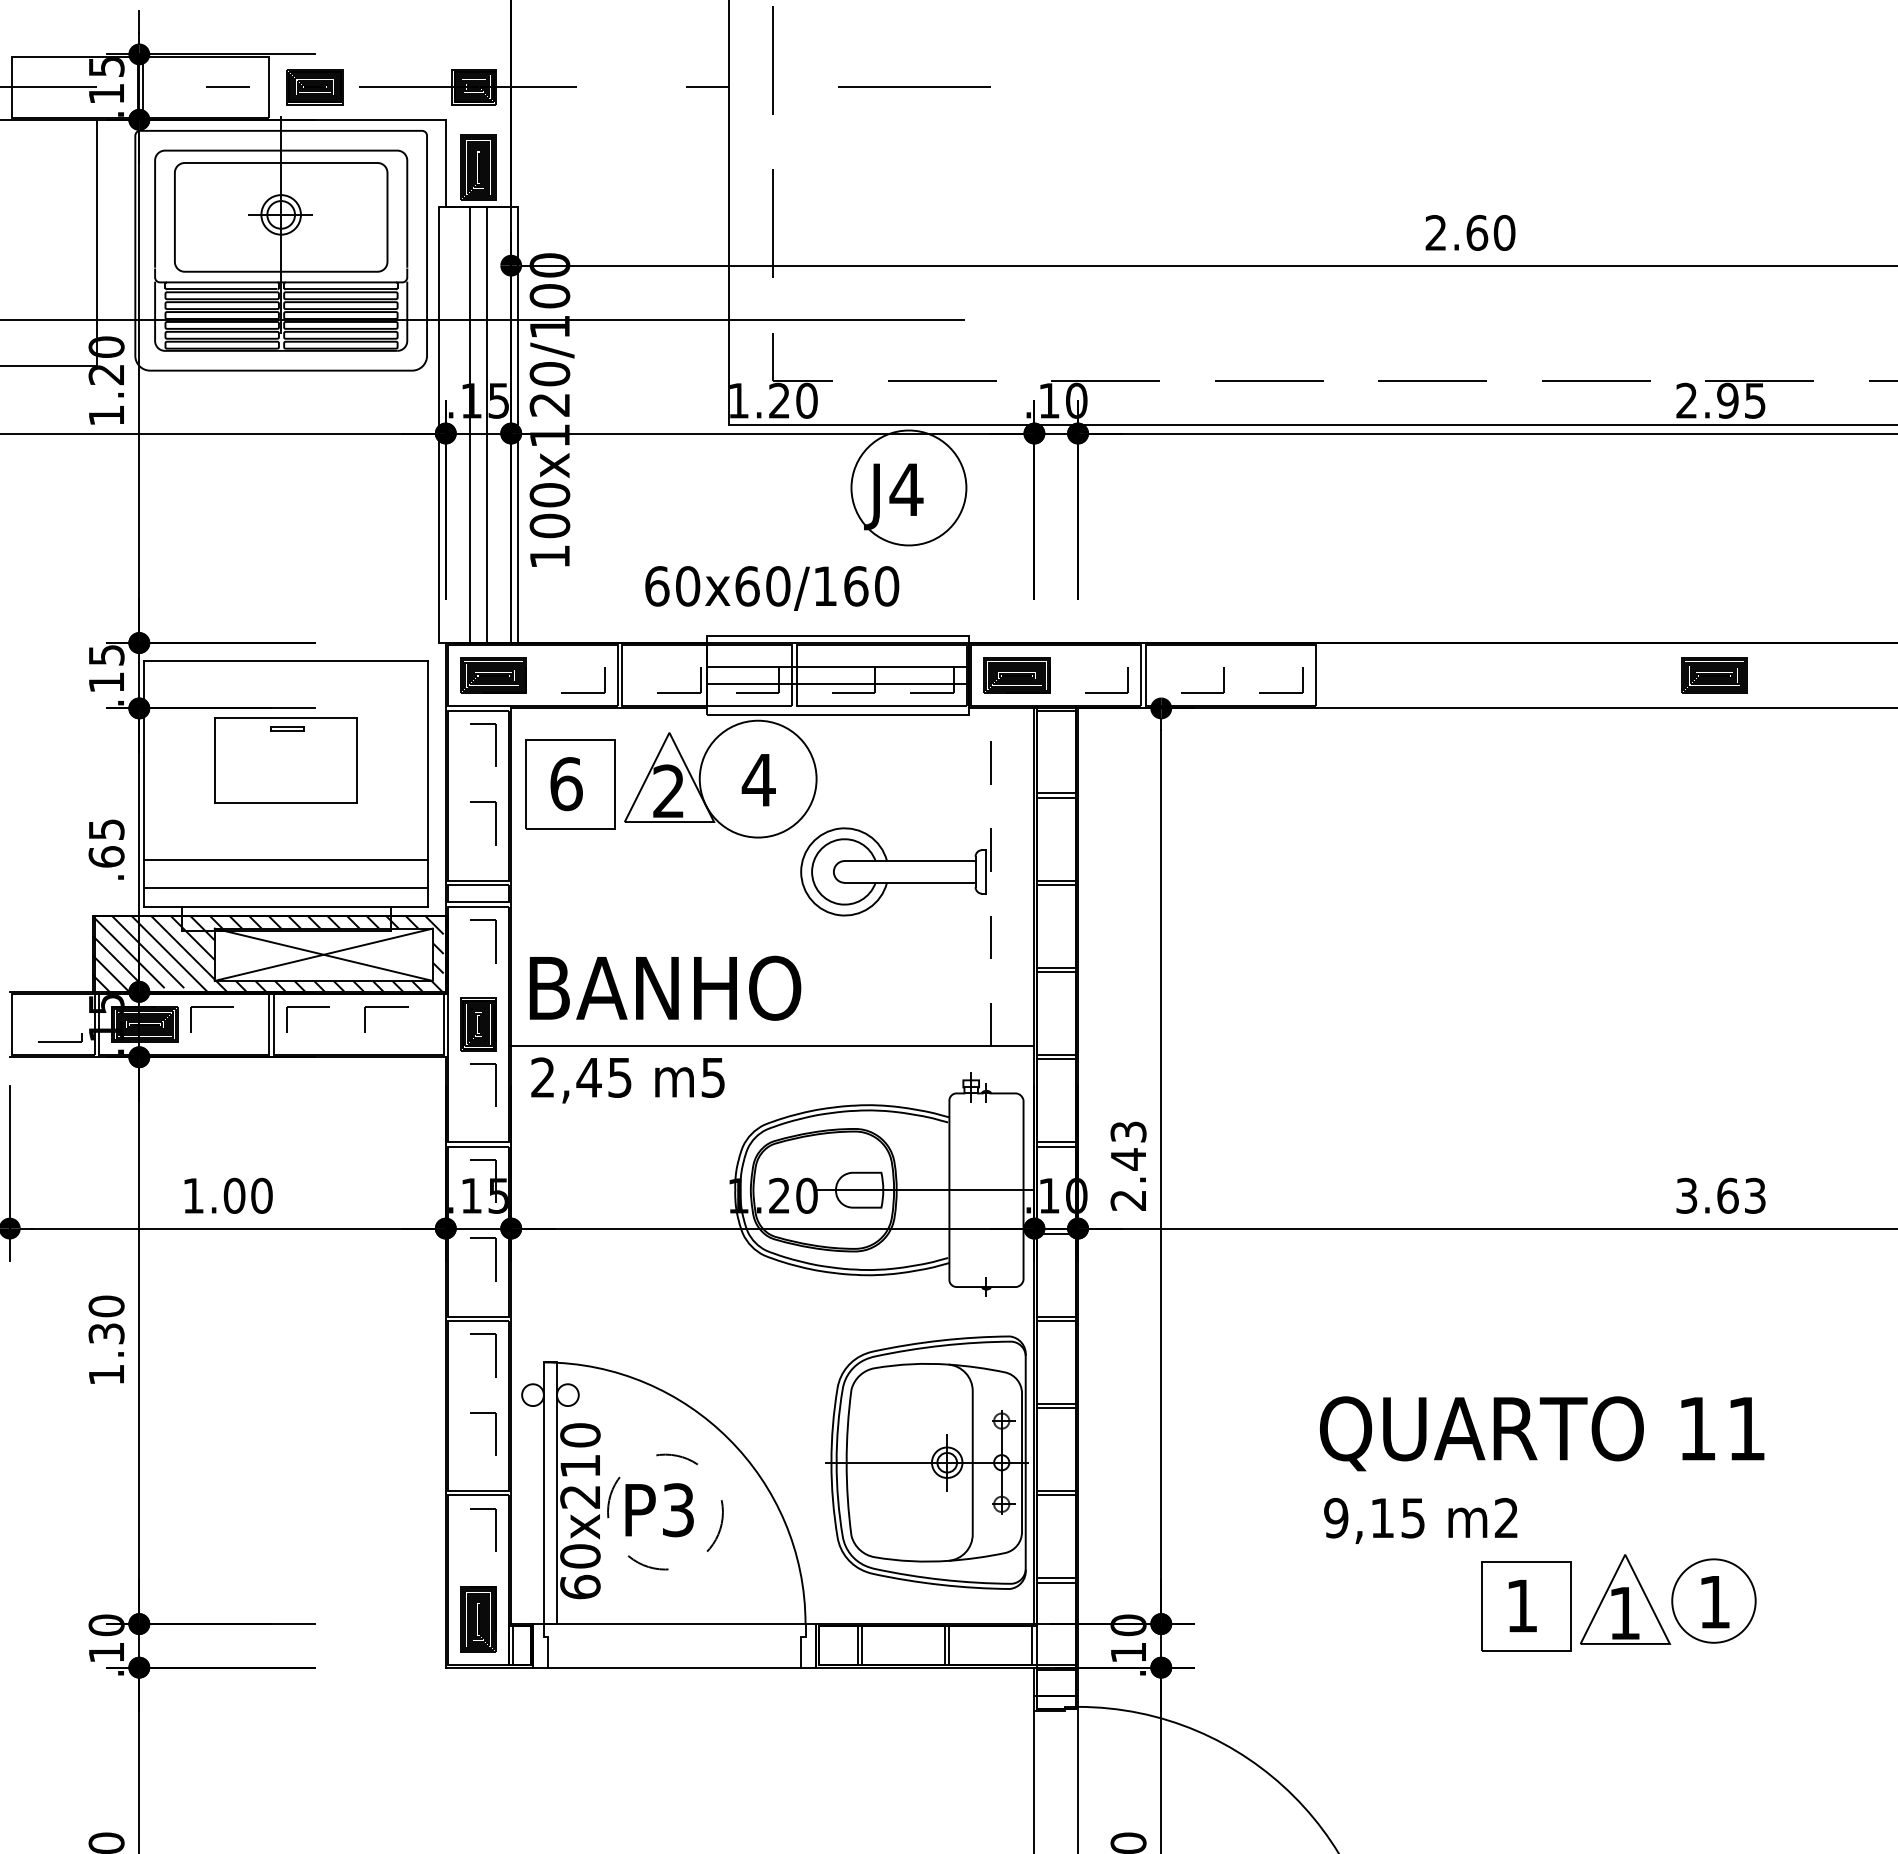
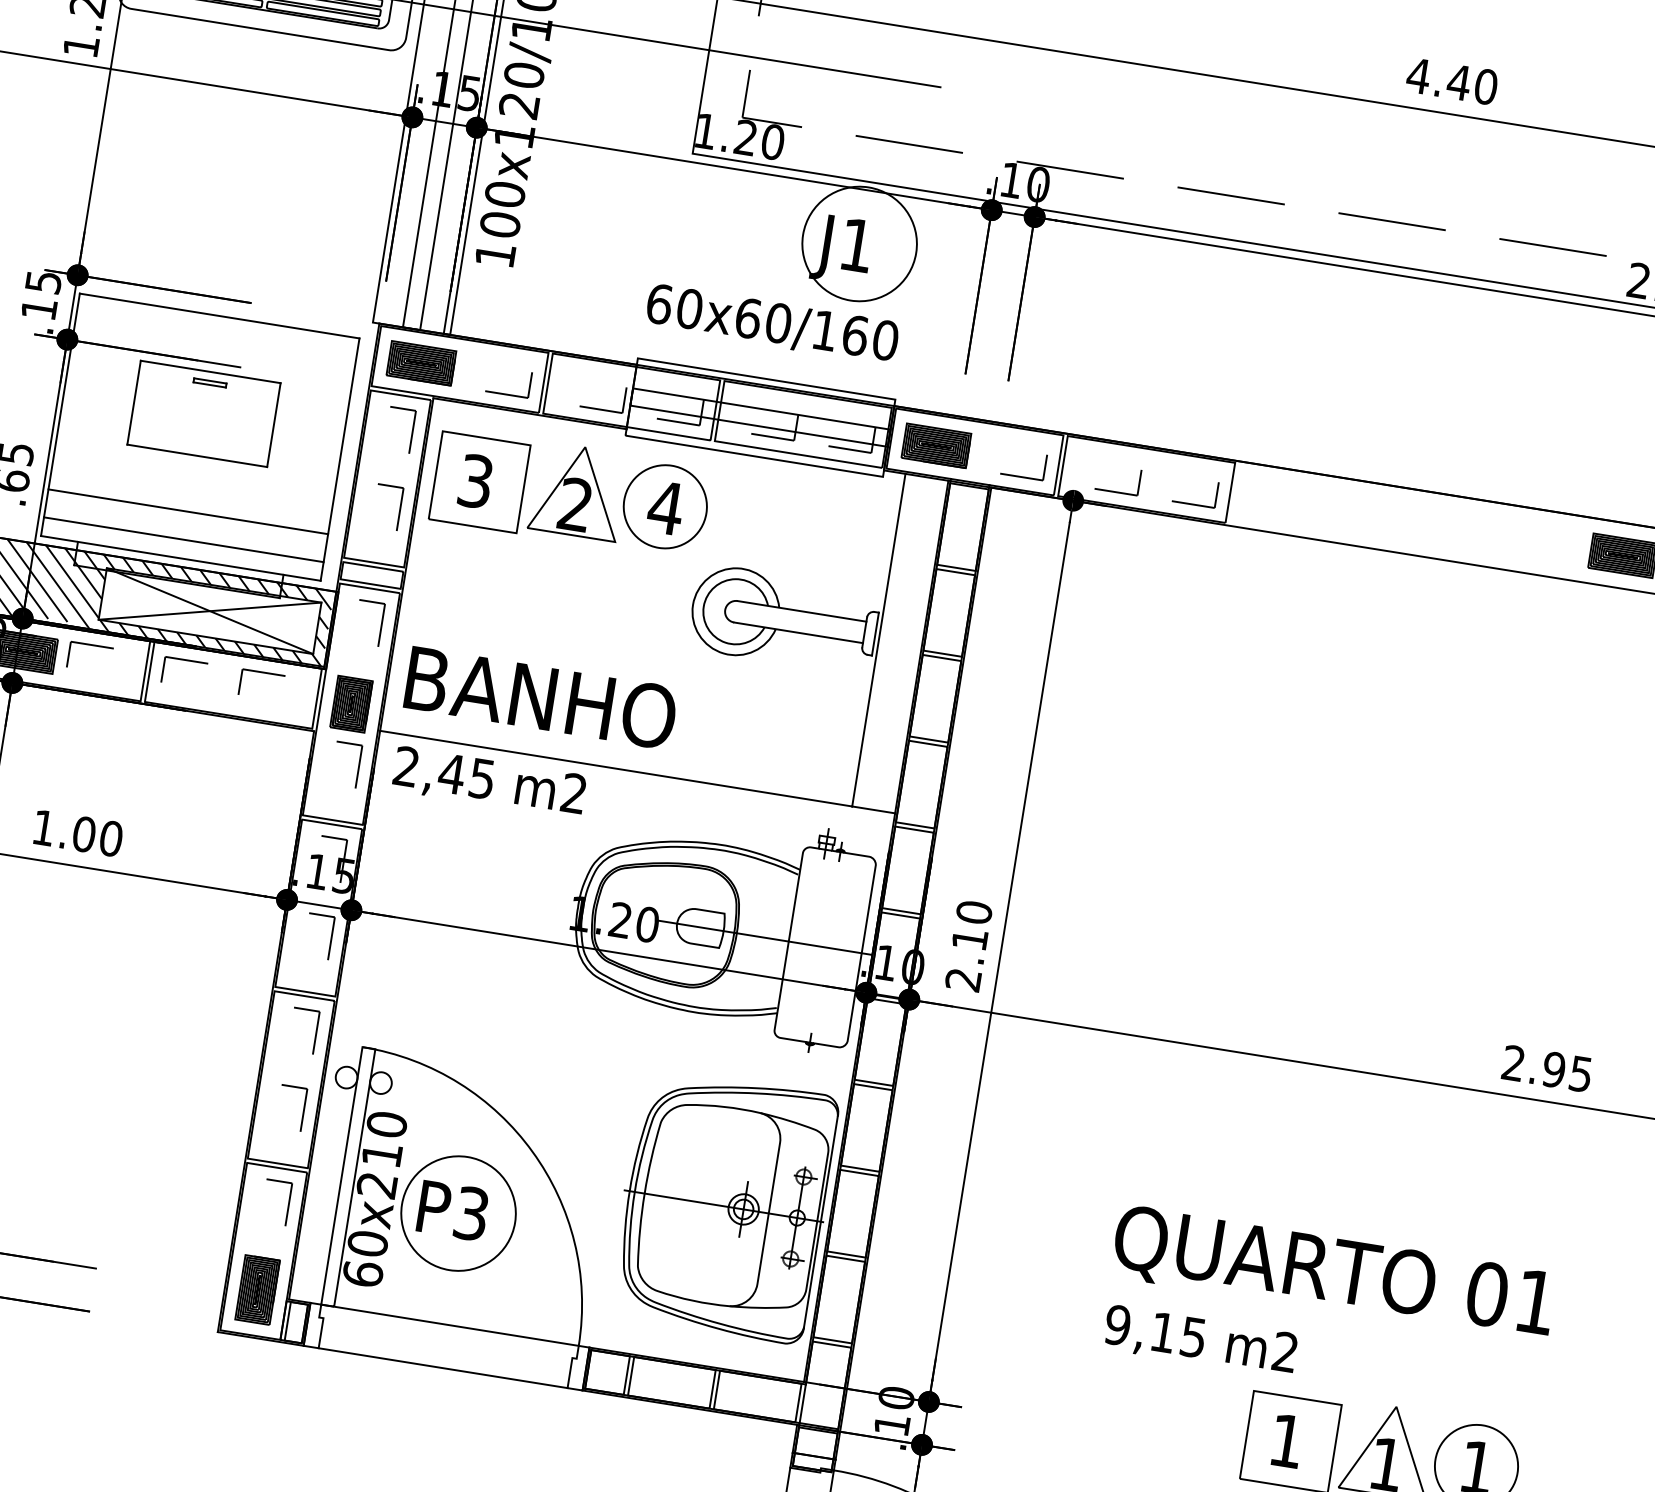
text: (1456, 232) -> (1438, 78), 2.60 -> 4.40
text: (906, 489) -> (857, 245), J4 -> J1
text: (772, 588) -> (772, 324), moved
circle: (757, 778) -> (664, 506), size x0.71
text: (566, 784) -> (475, 481), 6 -> 3
line: (990, 877) -> (878, 640), dashed -> solid
text: (712, 1077) -> (573, 793), m5 -> m2
text: (1128, 1145) -> (972, 925), 2.43 -> 2.10
text: (1720, 1195) -> (1546, 1068), 3.63 -> 2.95
text: (1697, 1428) -> (1487, 1294), 11 -> 01
circle: (665, 1511) -> (458, 1213), dashed -> solid

